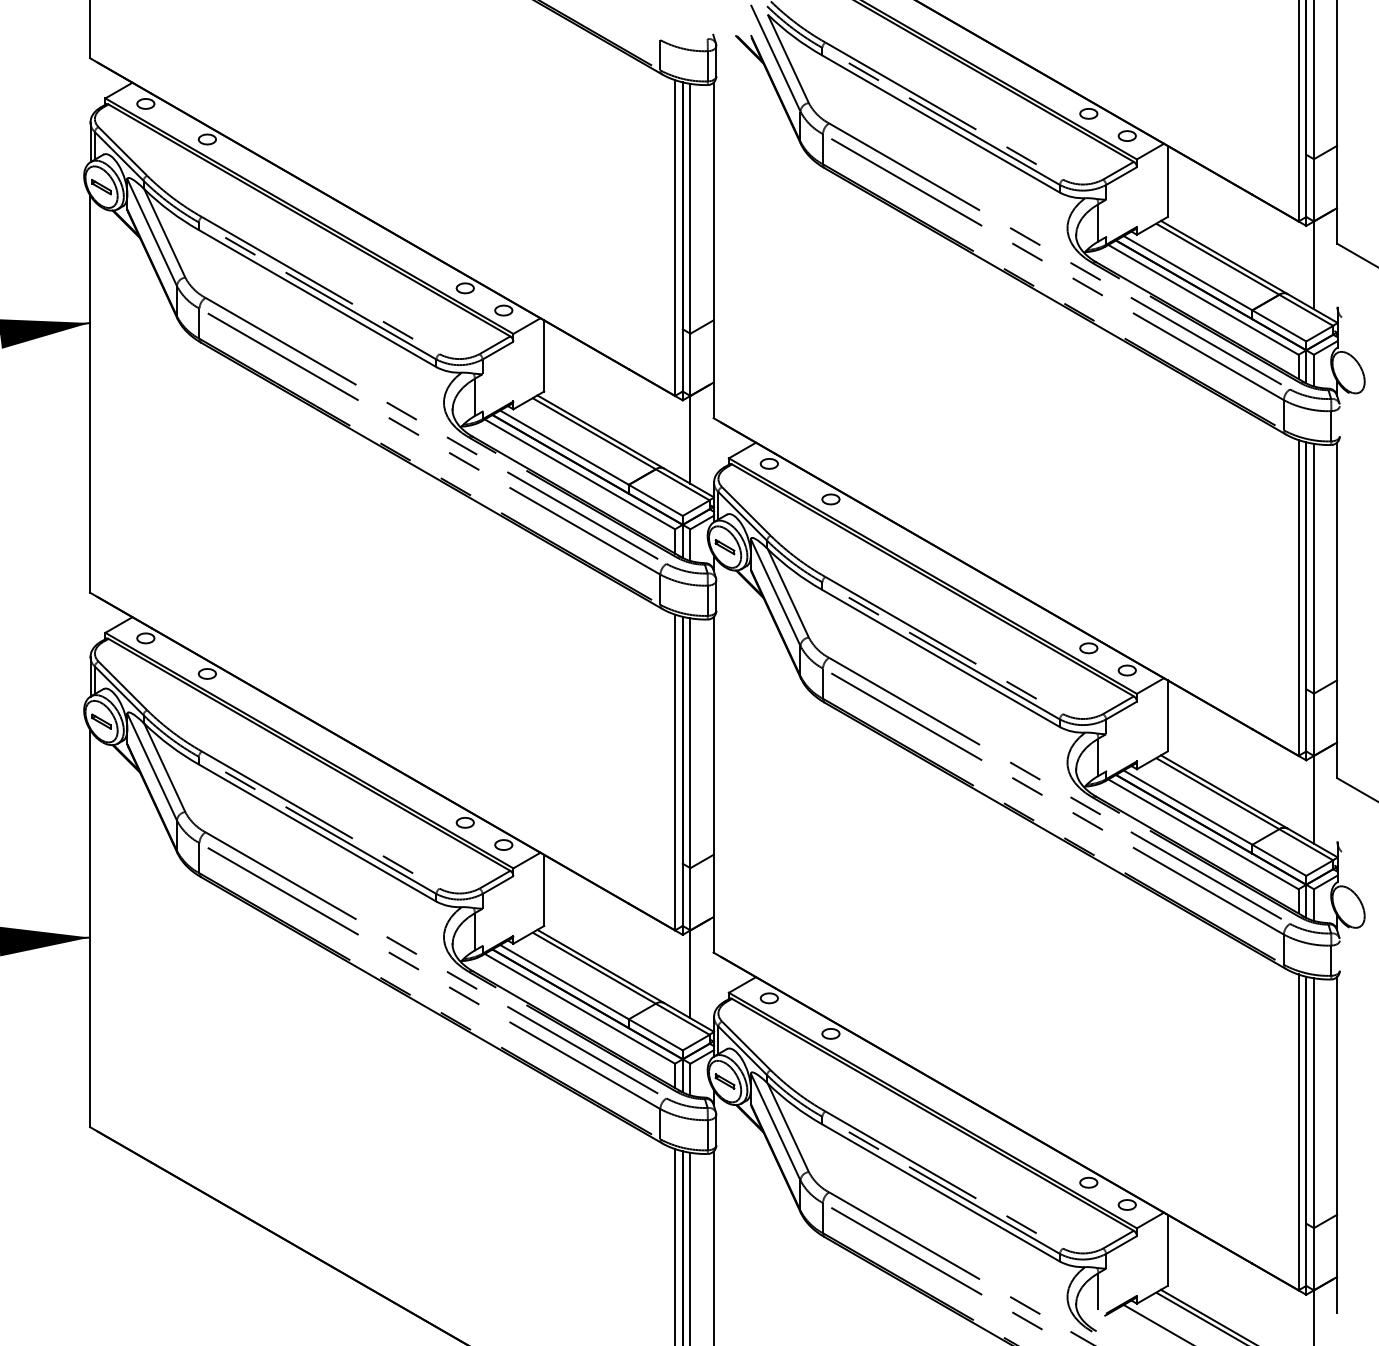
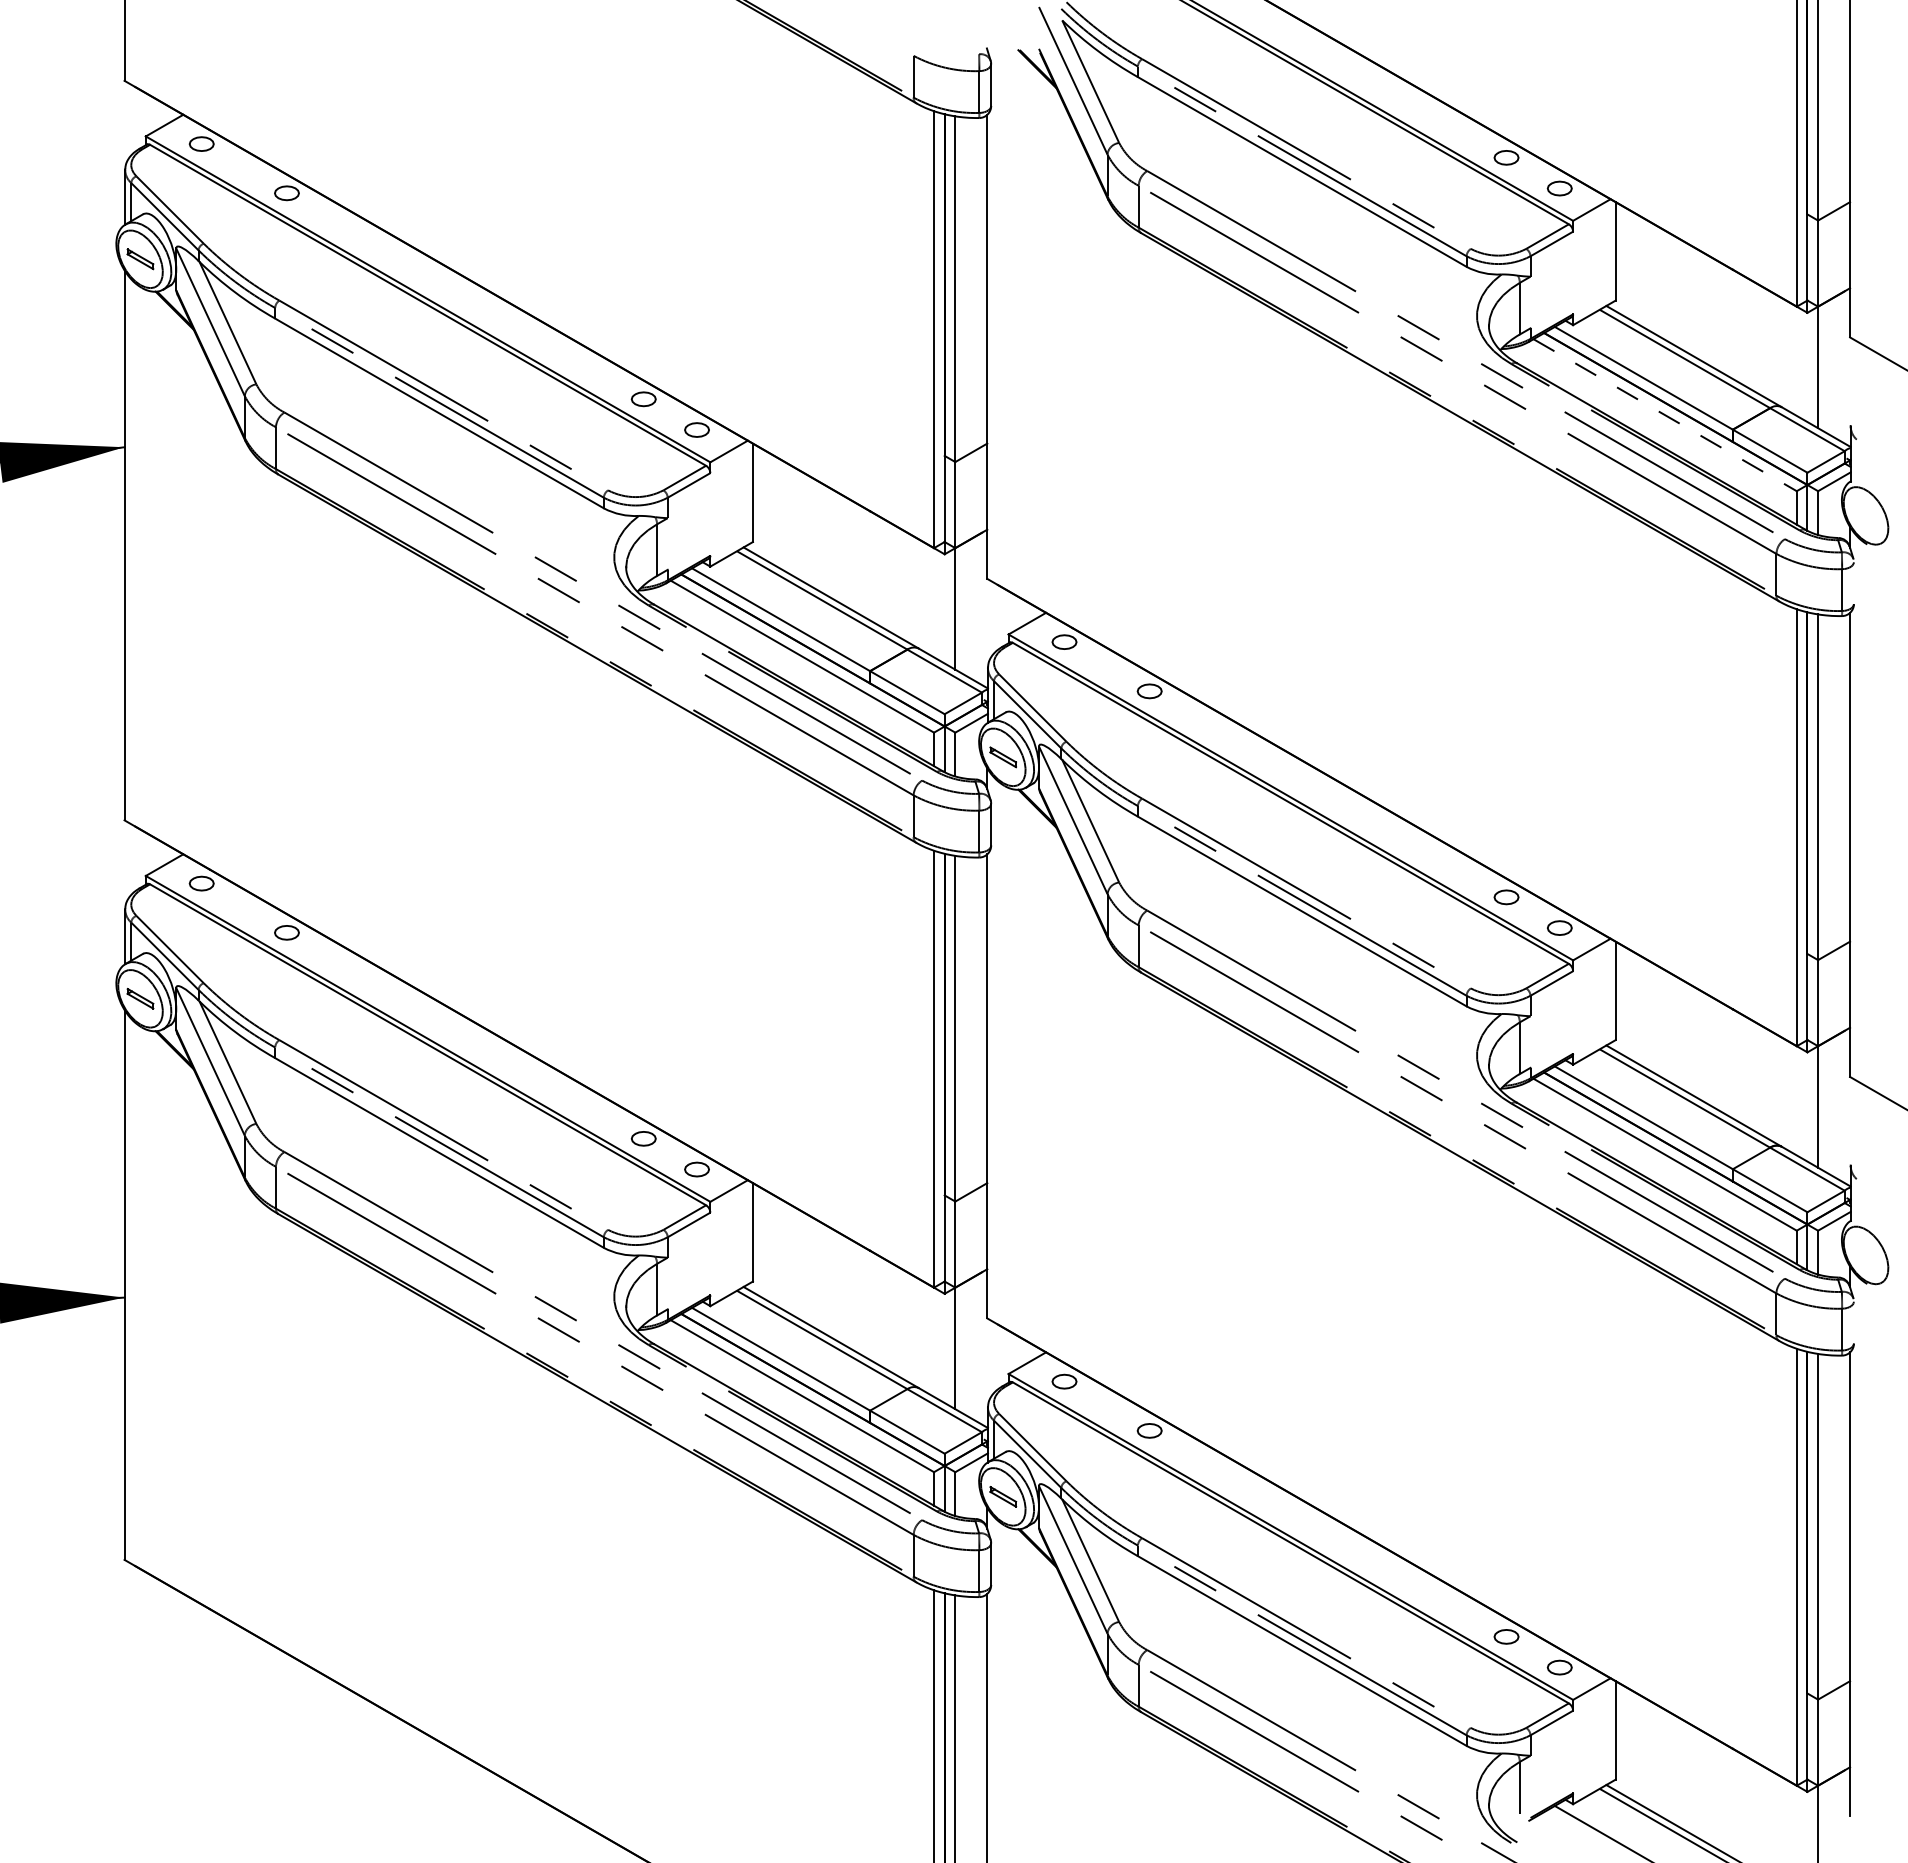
line: (1203, 300) -> (1665, 415), solid -> dashed

